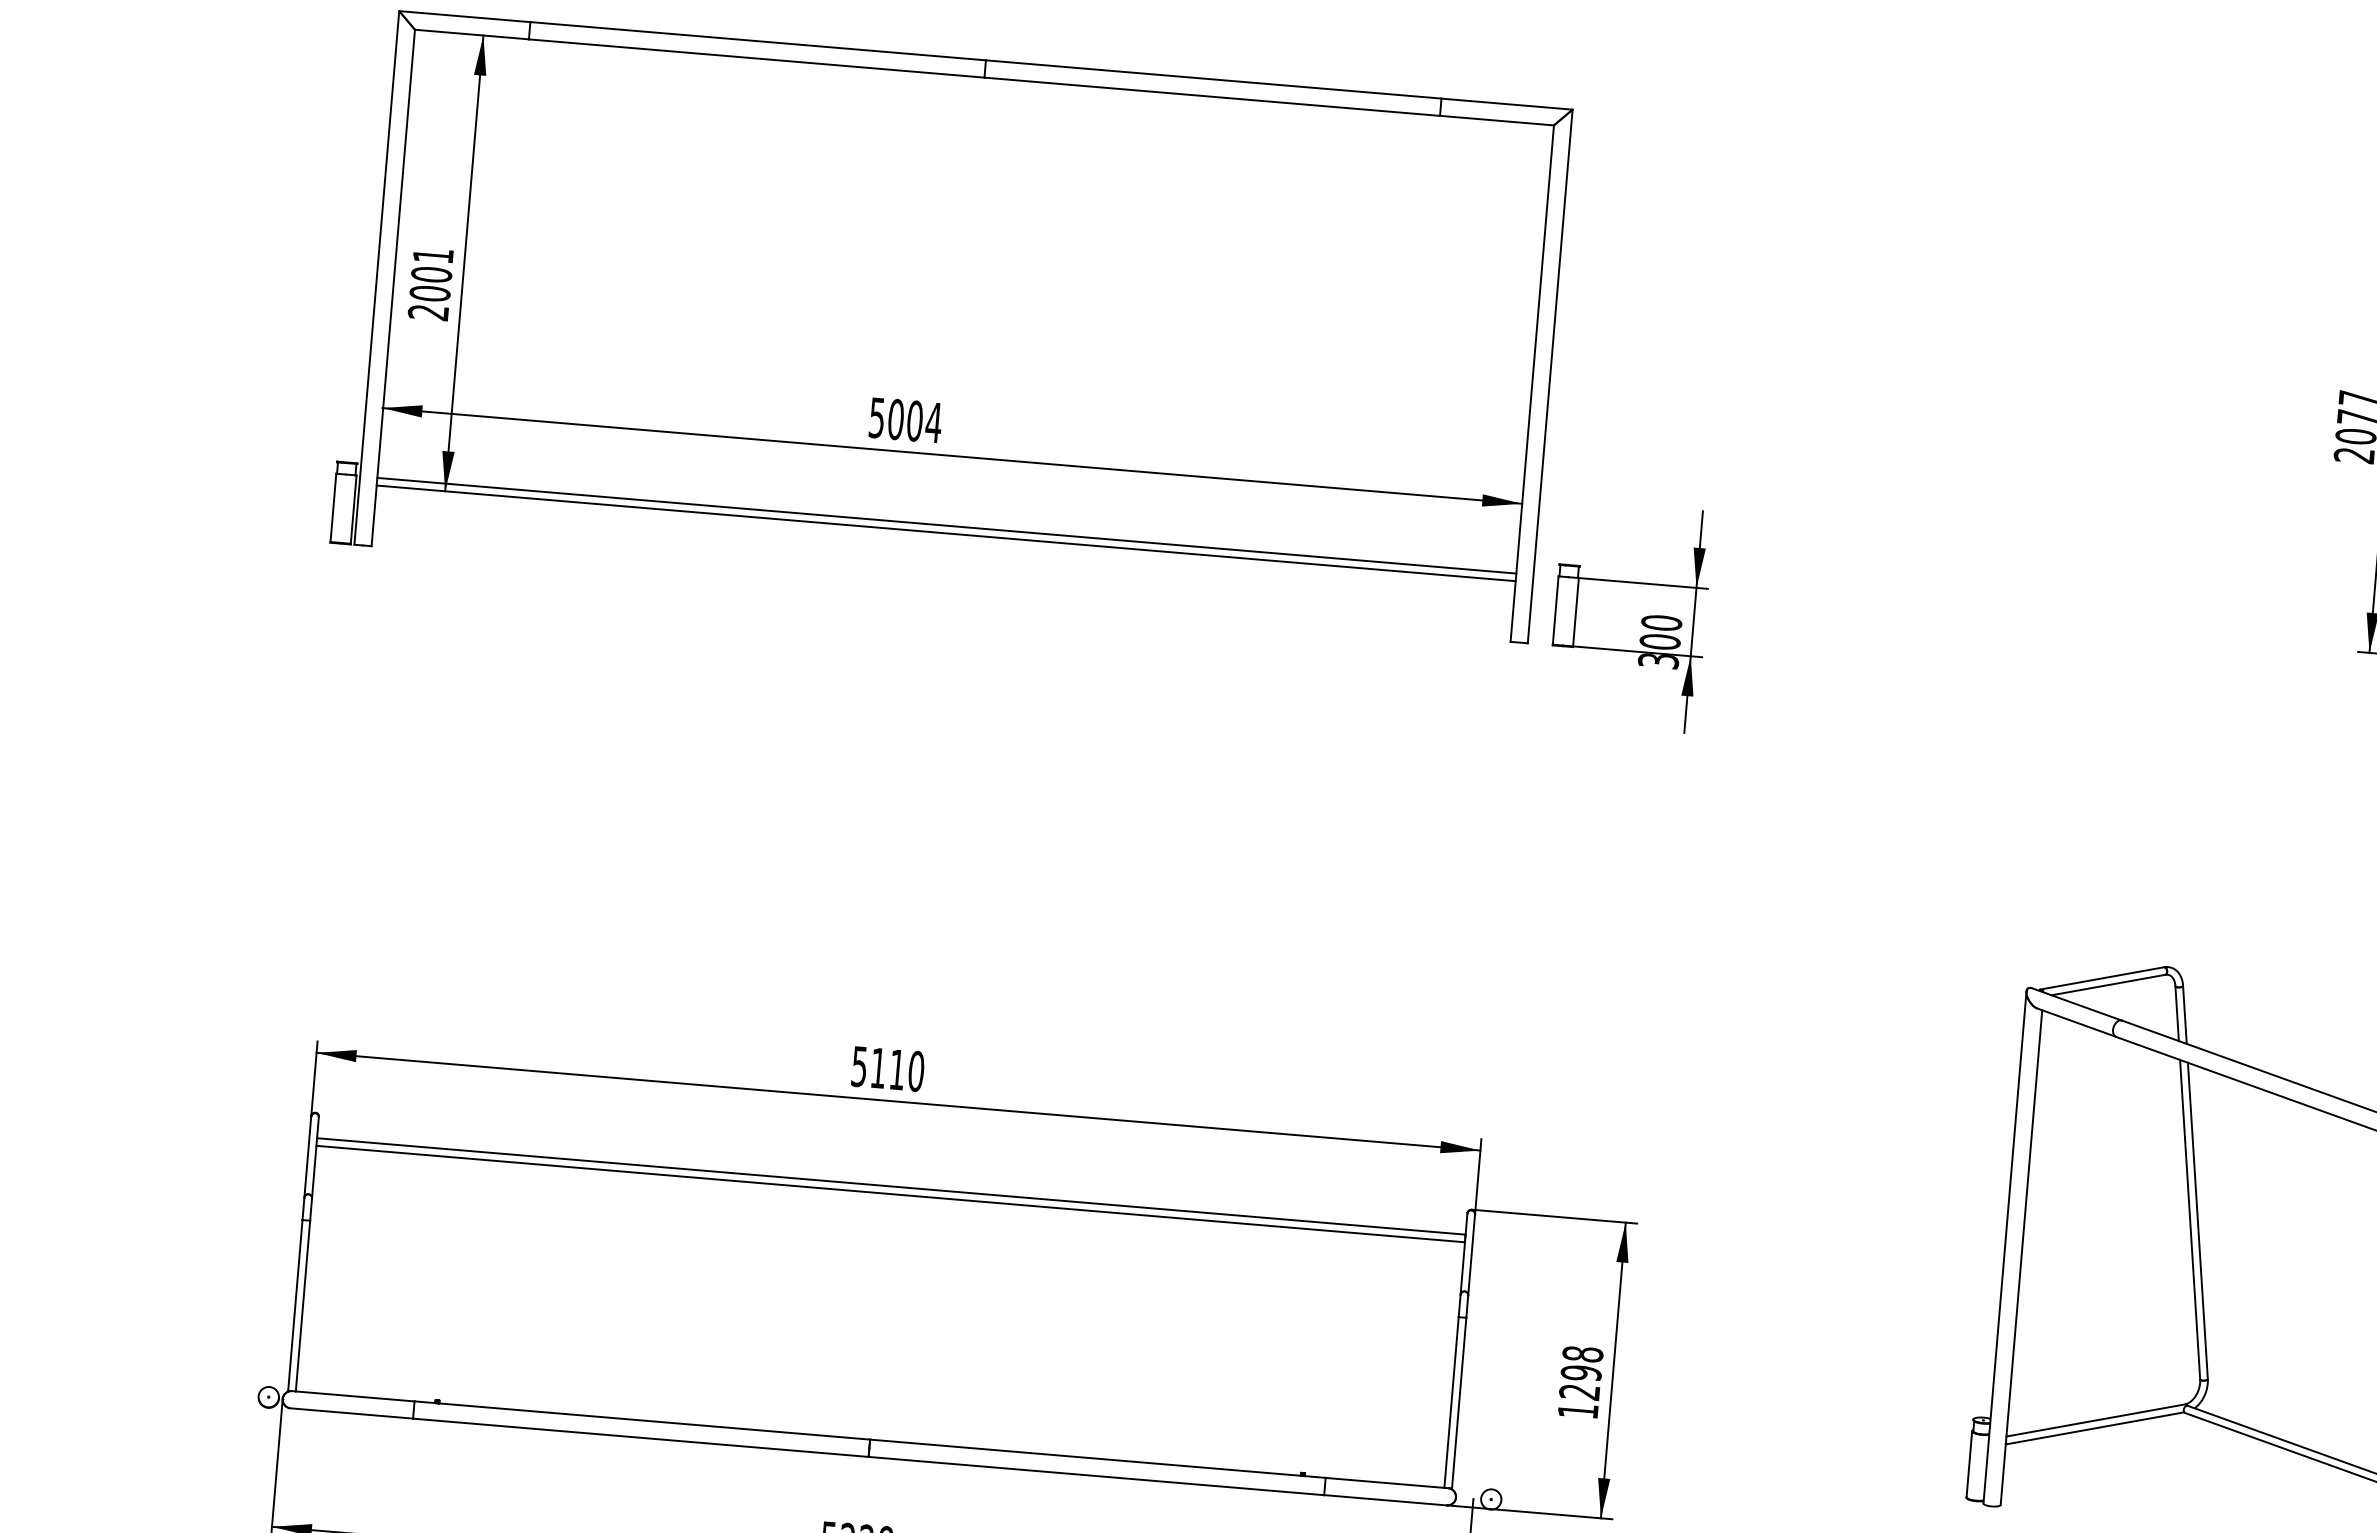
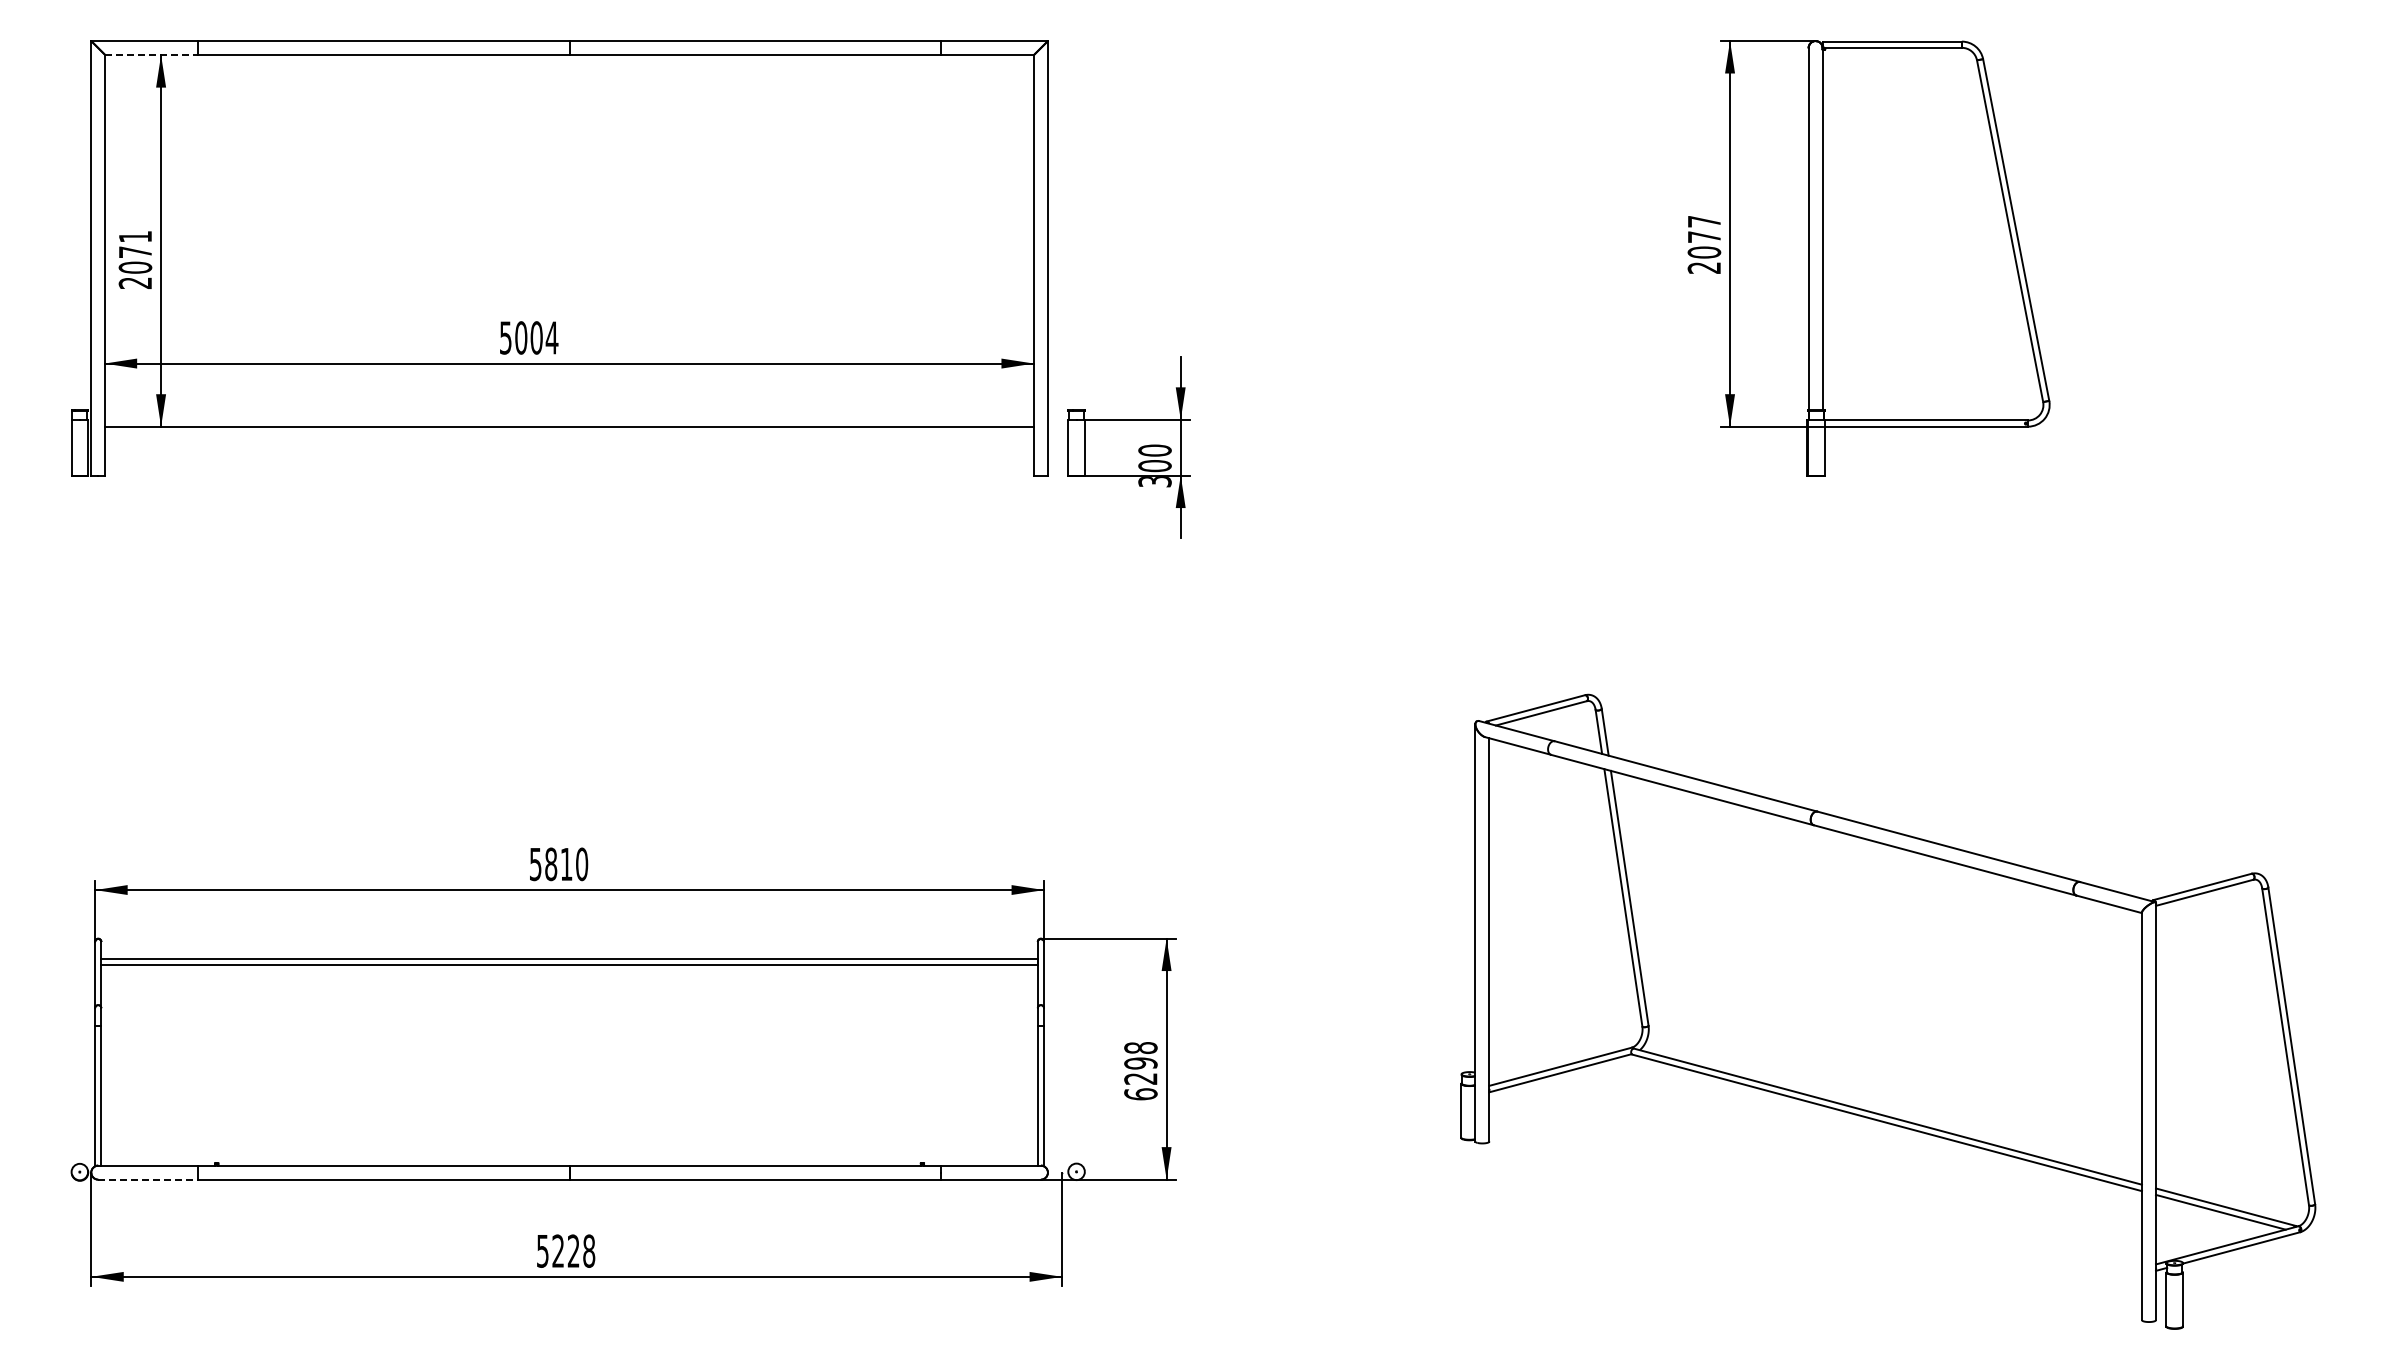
line: (472, 35) -> (152, 55), solid -> dashed
text: (431, 275) -> (135, 252), 2001 -> 2071
line: (946, 525) -> (569, 420), removed
text: (878, 1068) -> (551, 864), 5110 -> 5810
text: (1577, 1411) -> (1140, 1094), 1298 -> 6298
line: (352, 1413) -> (148, 1179), solid -> dashed

